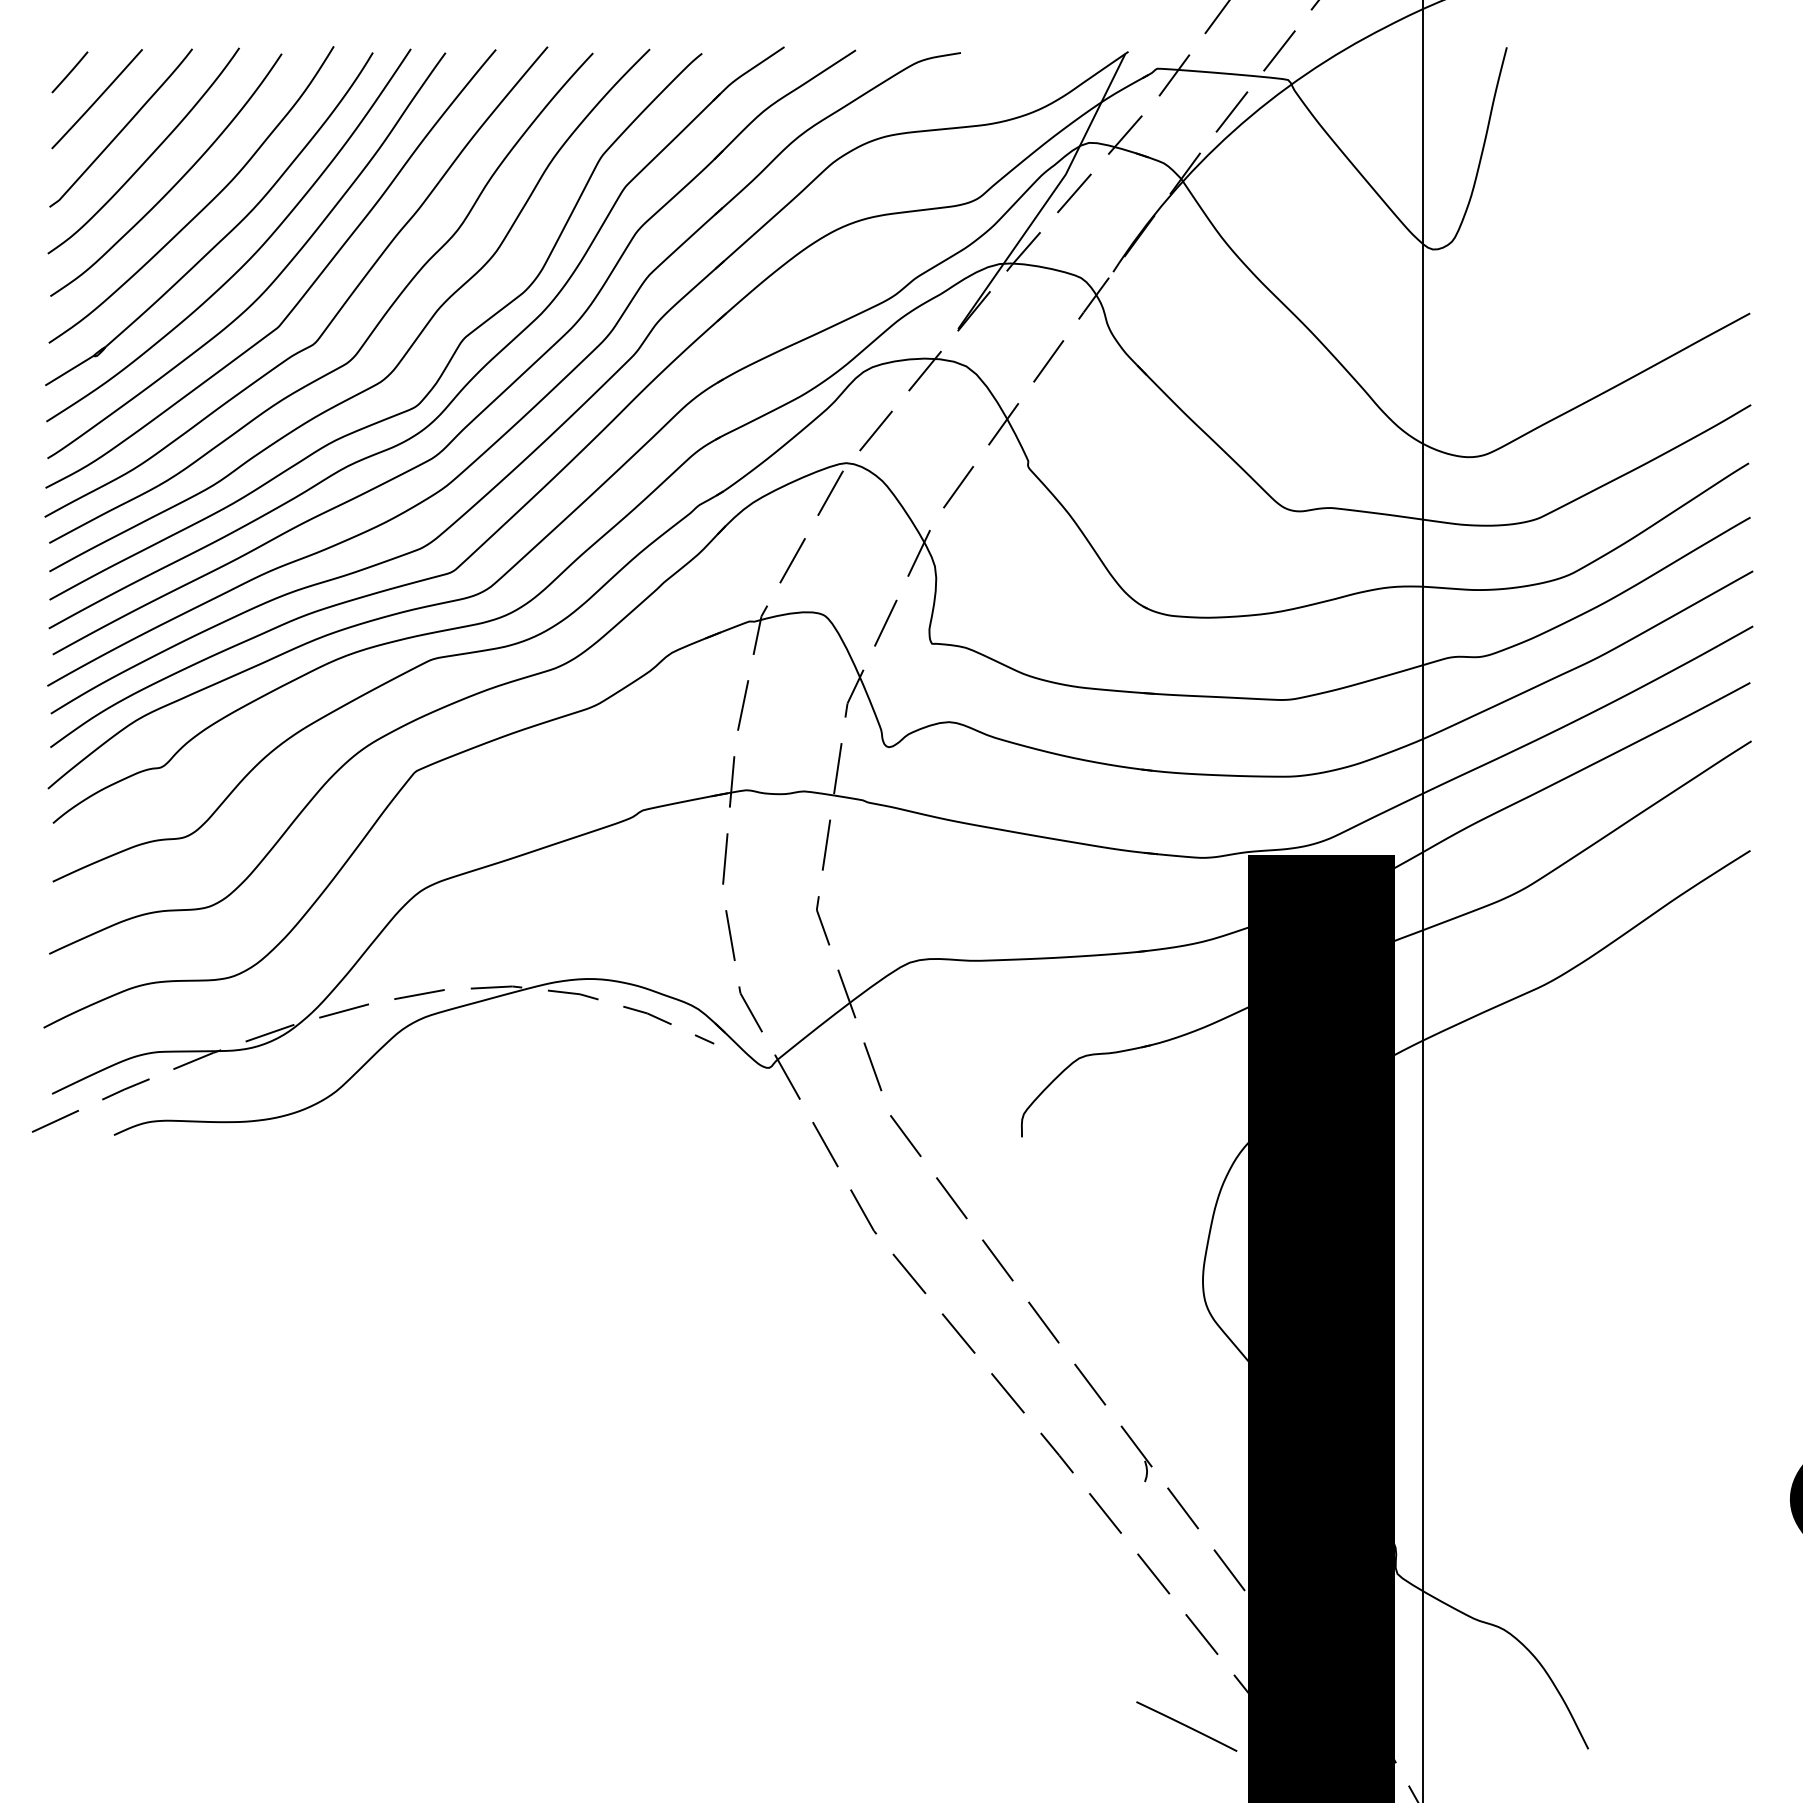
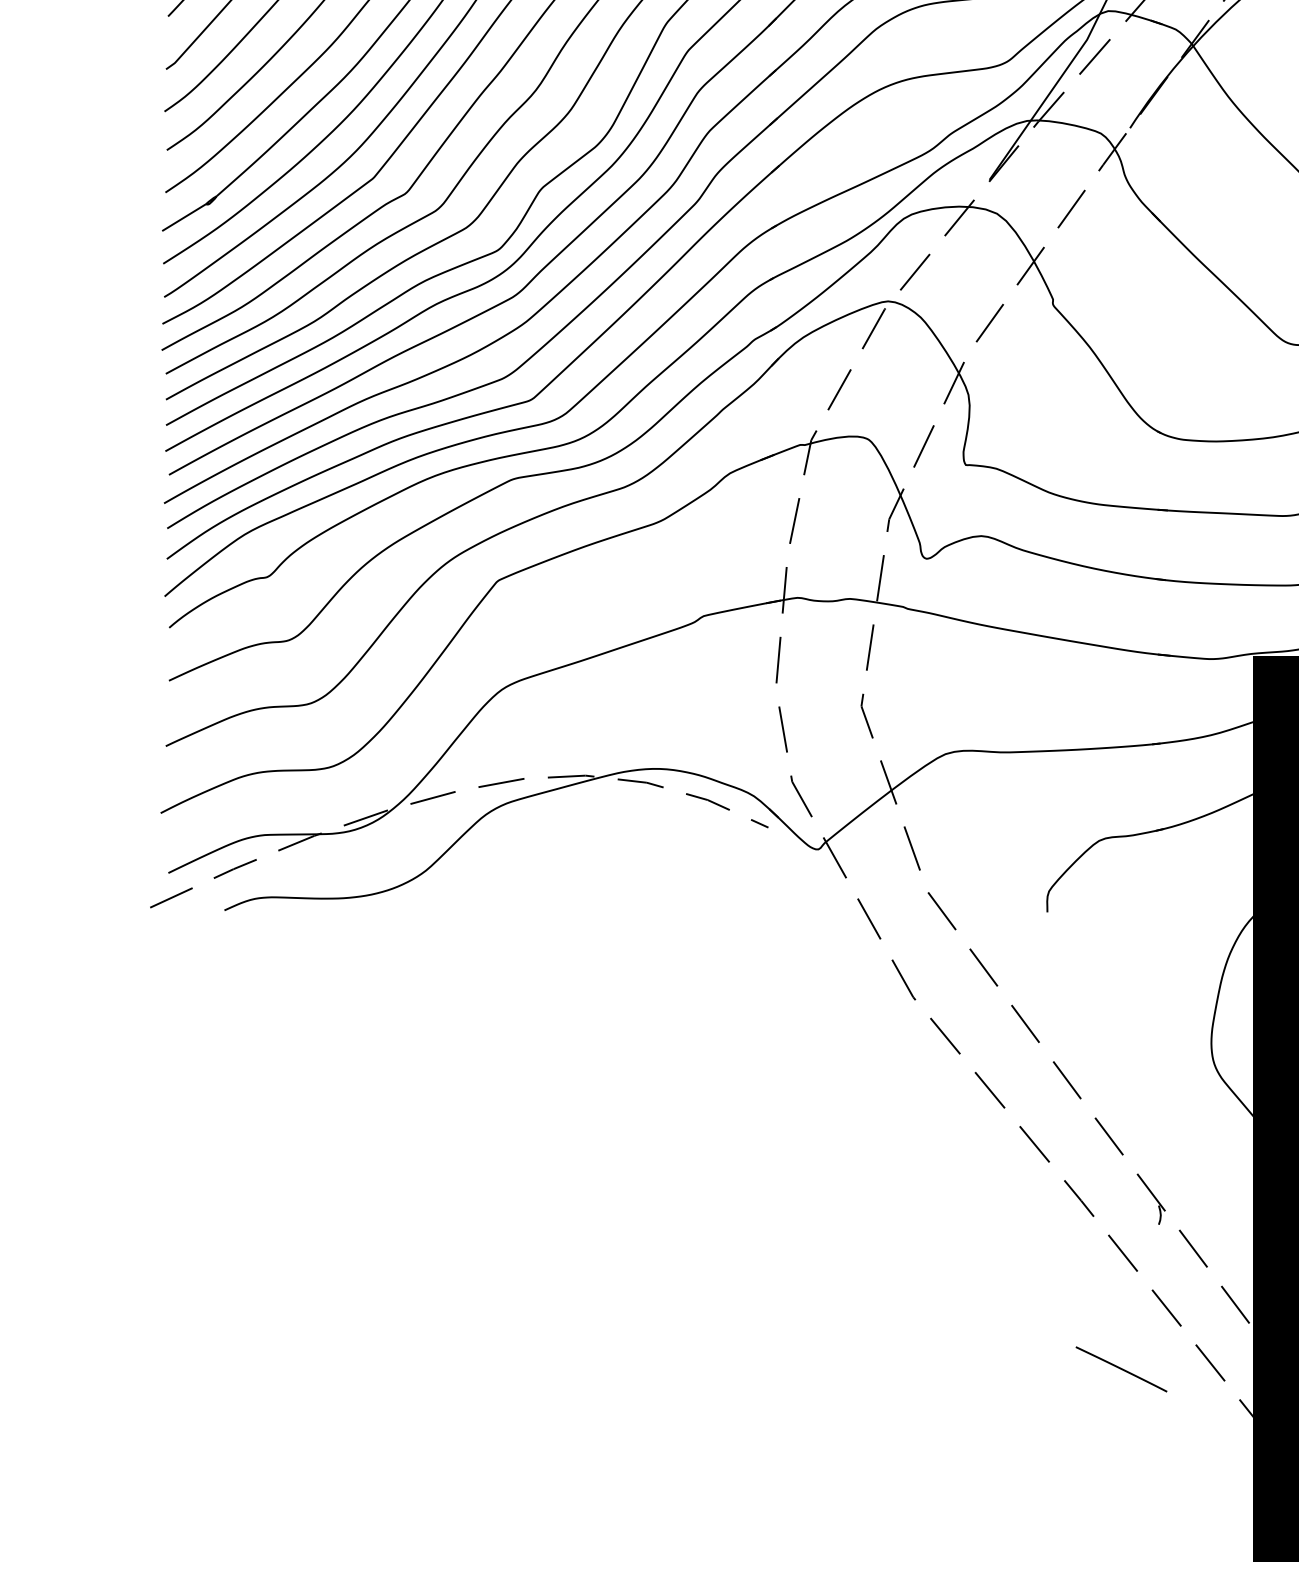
line: (1186, 1726) -> (1121, 1369), moved

